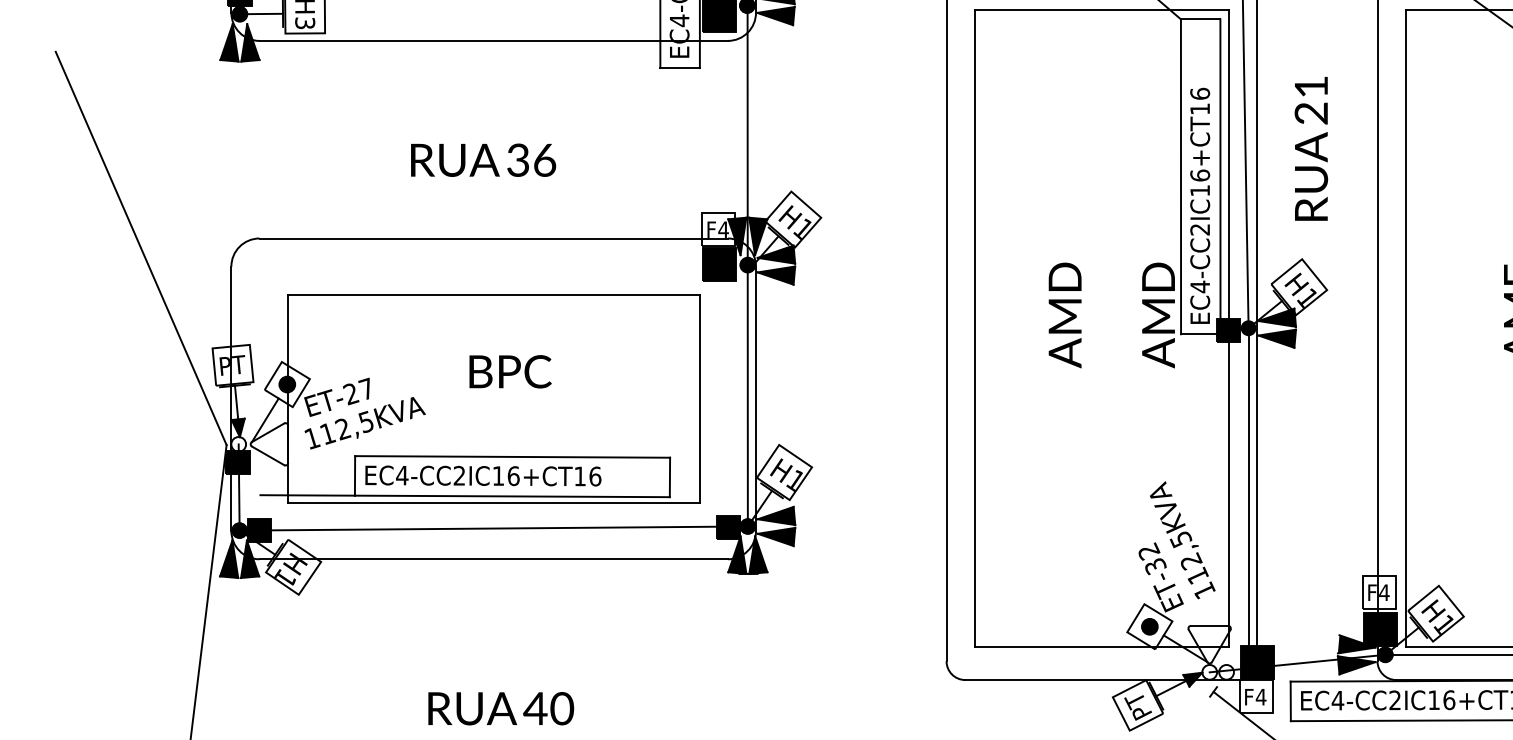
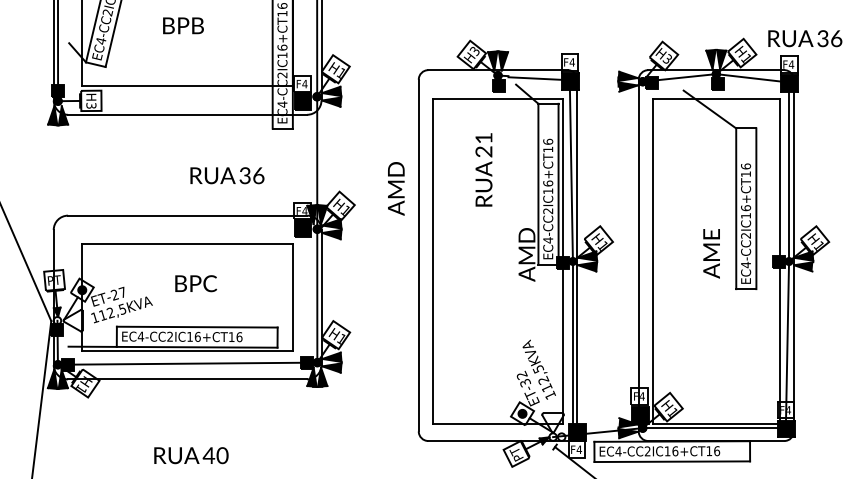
text: (1310, 148) -> (483, 169), moved
text: (483, 159) -> (227, 175), moved
text: (1065, 314) -> (396, 188), moved

